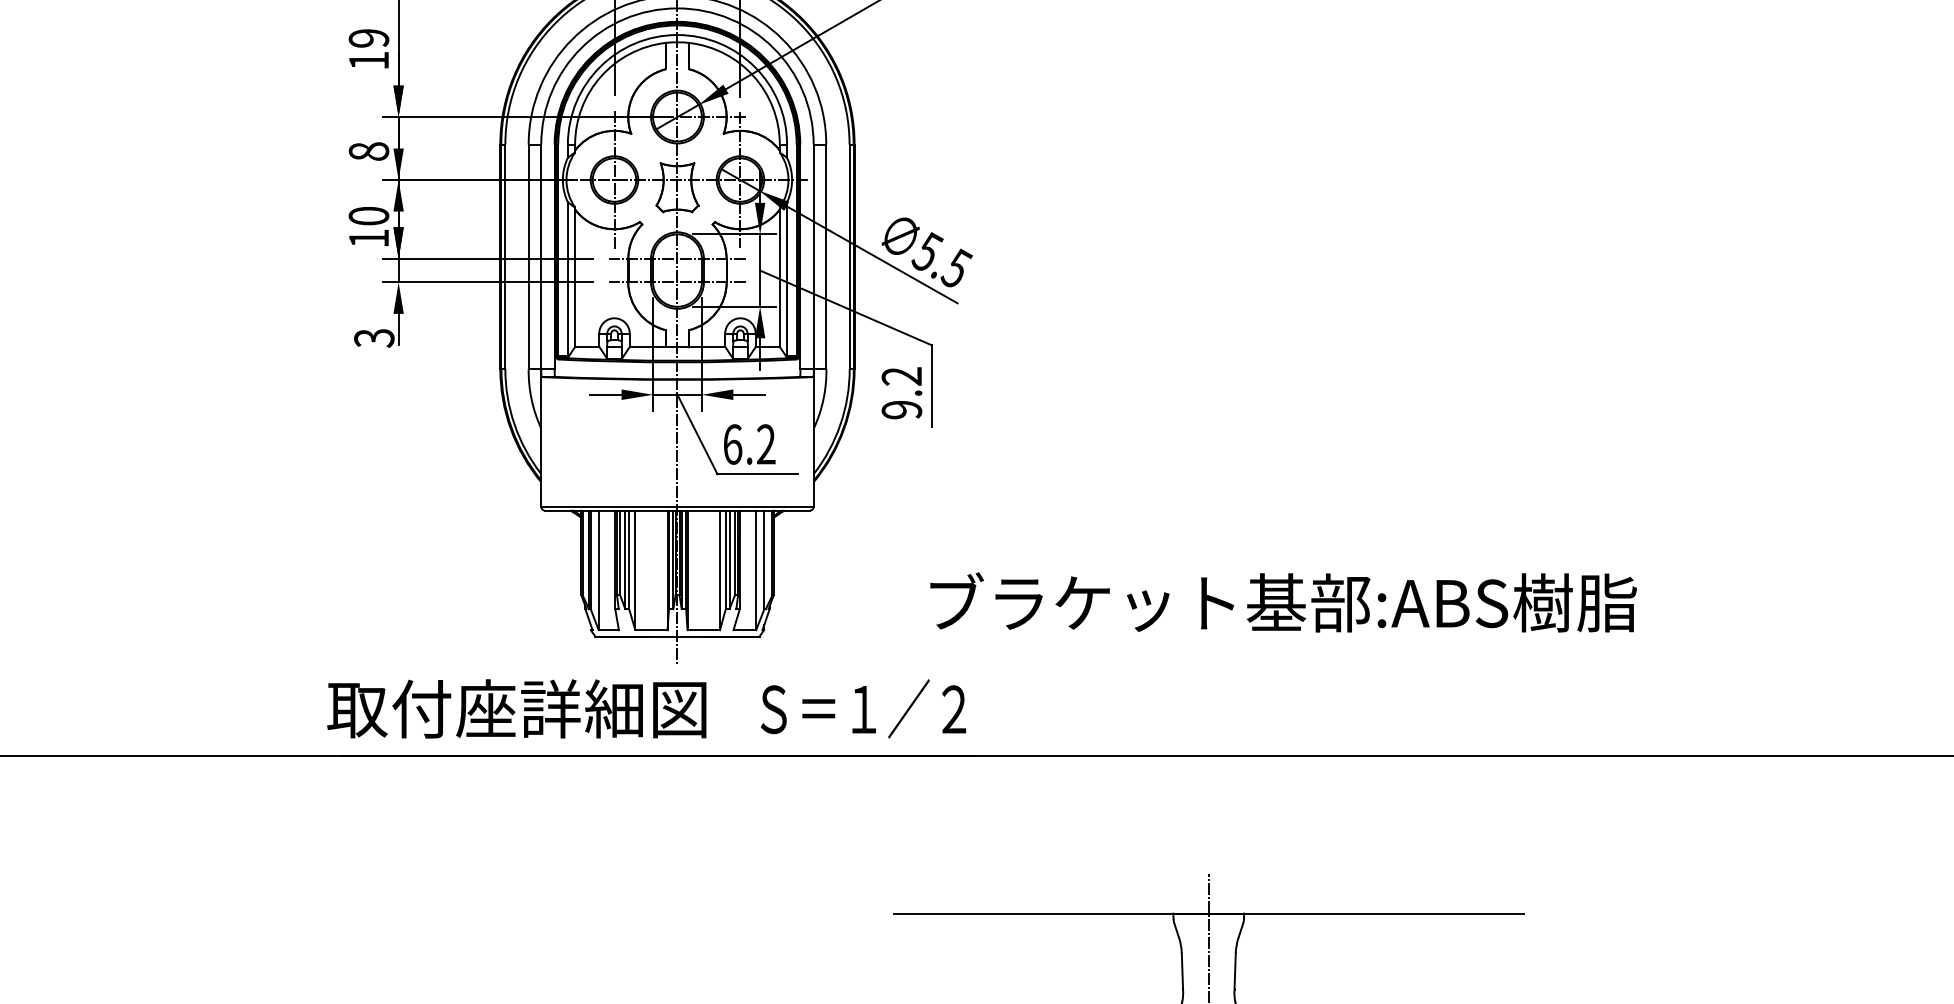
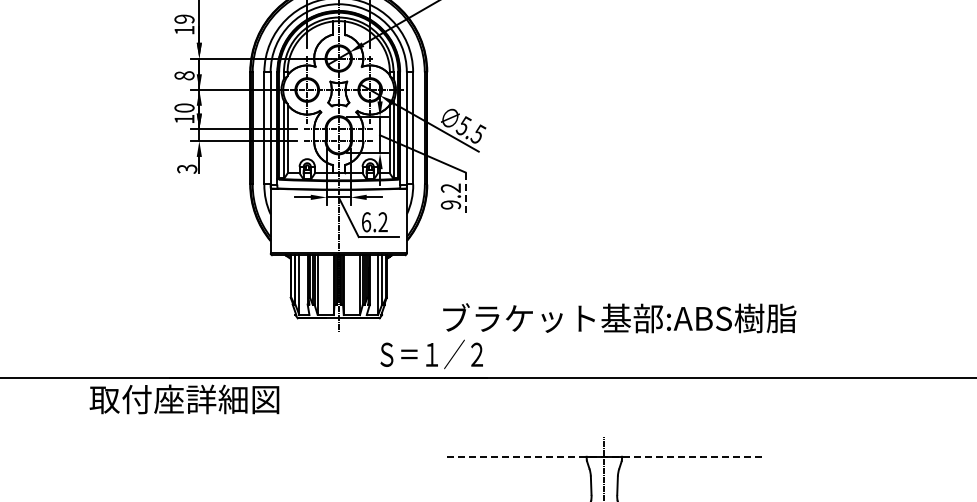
line: (930, 386) -> (465, 193), solid -> dashed
text: (1283, 603) -> (619, 318), moved
text: (516, 709) -> (184, 399), moved
line: (1209, 913) -> (604, 456), solid -> dashed

